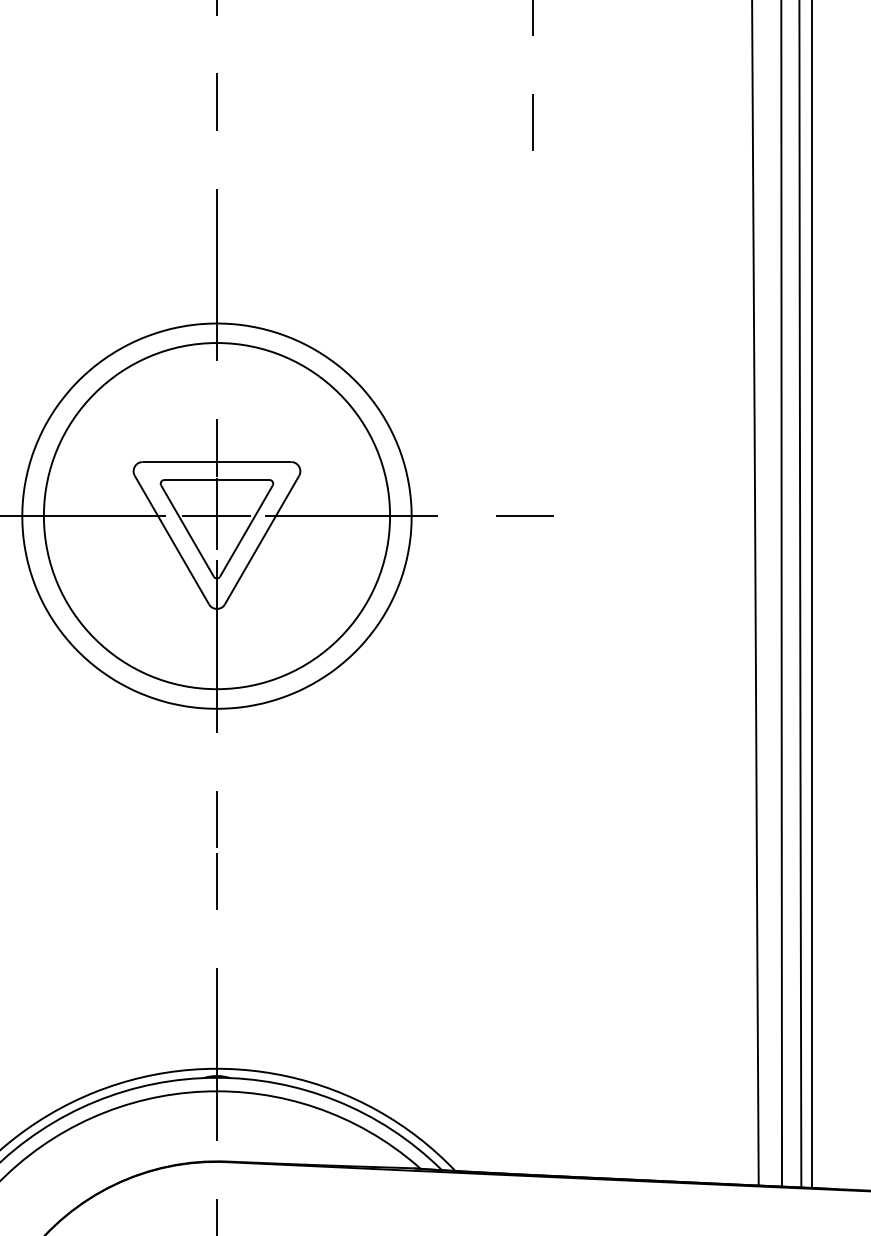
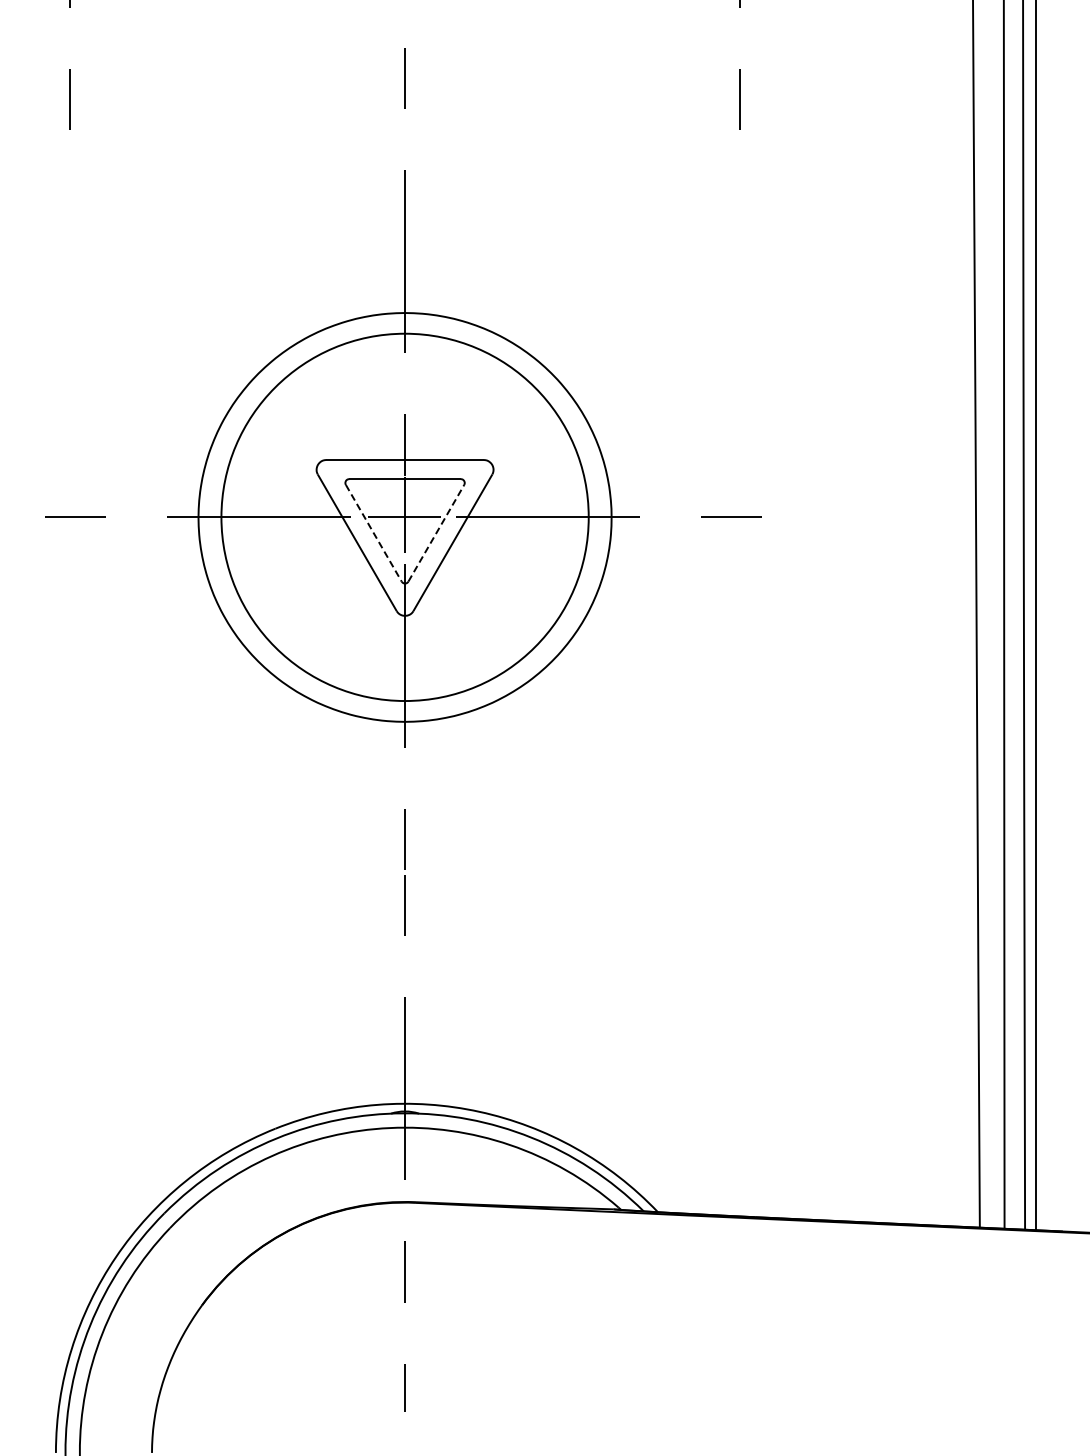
line: (187, 531) -> (373, 533), solid -> dashed
line: (246, 531) -> (436, 533), solid -> dashed

